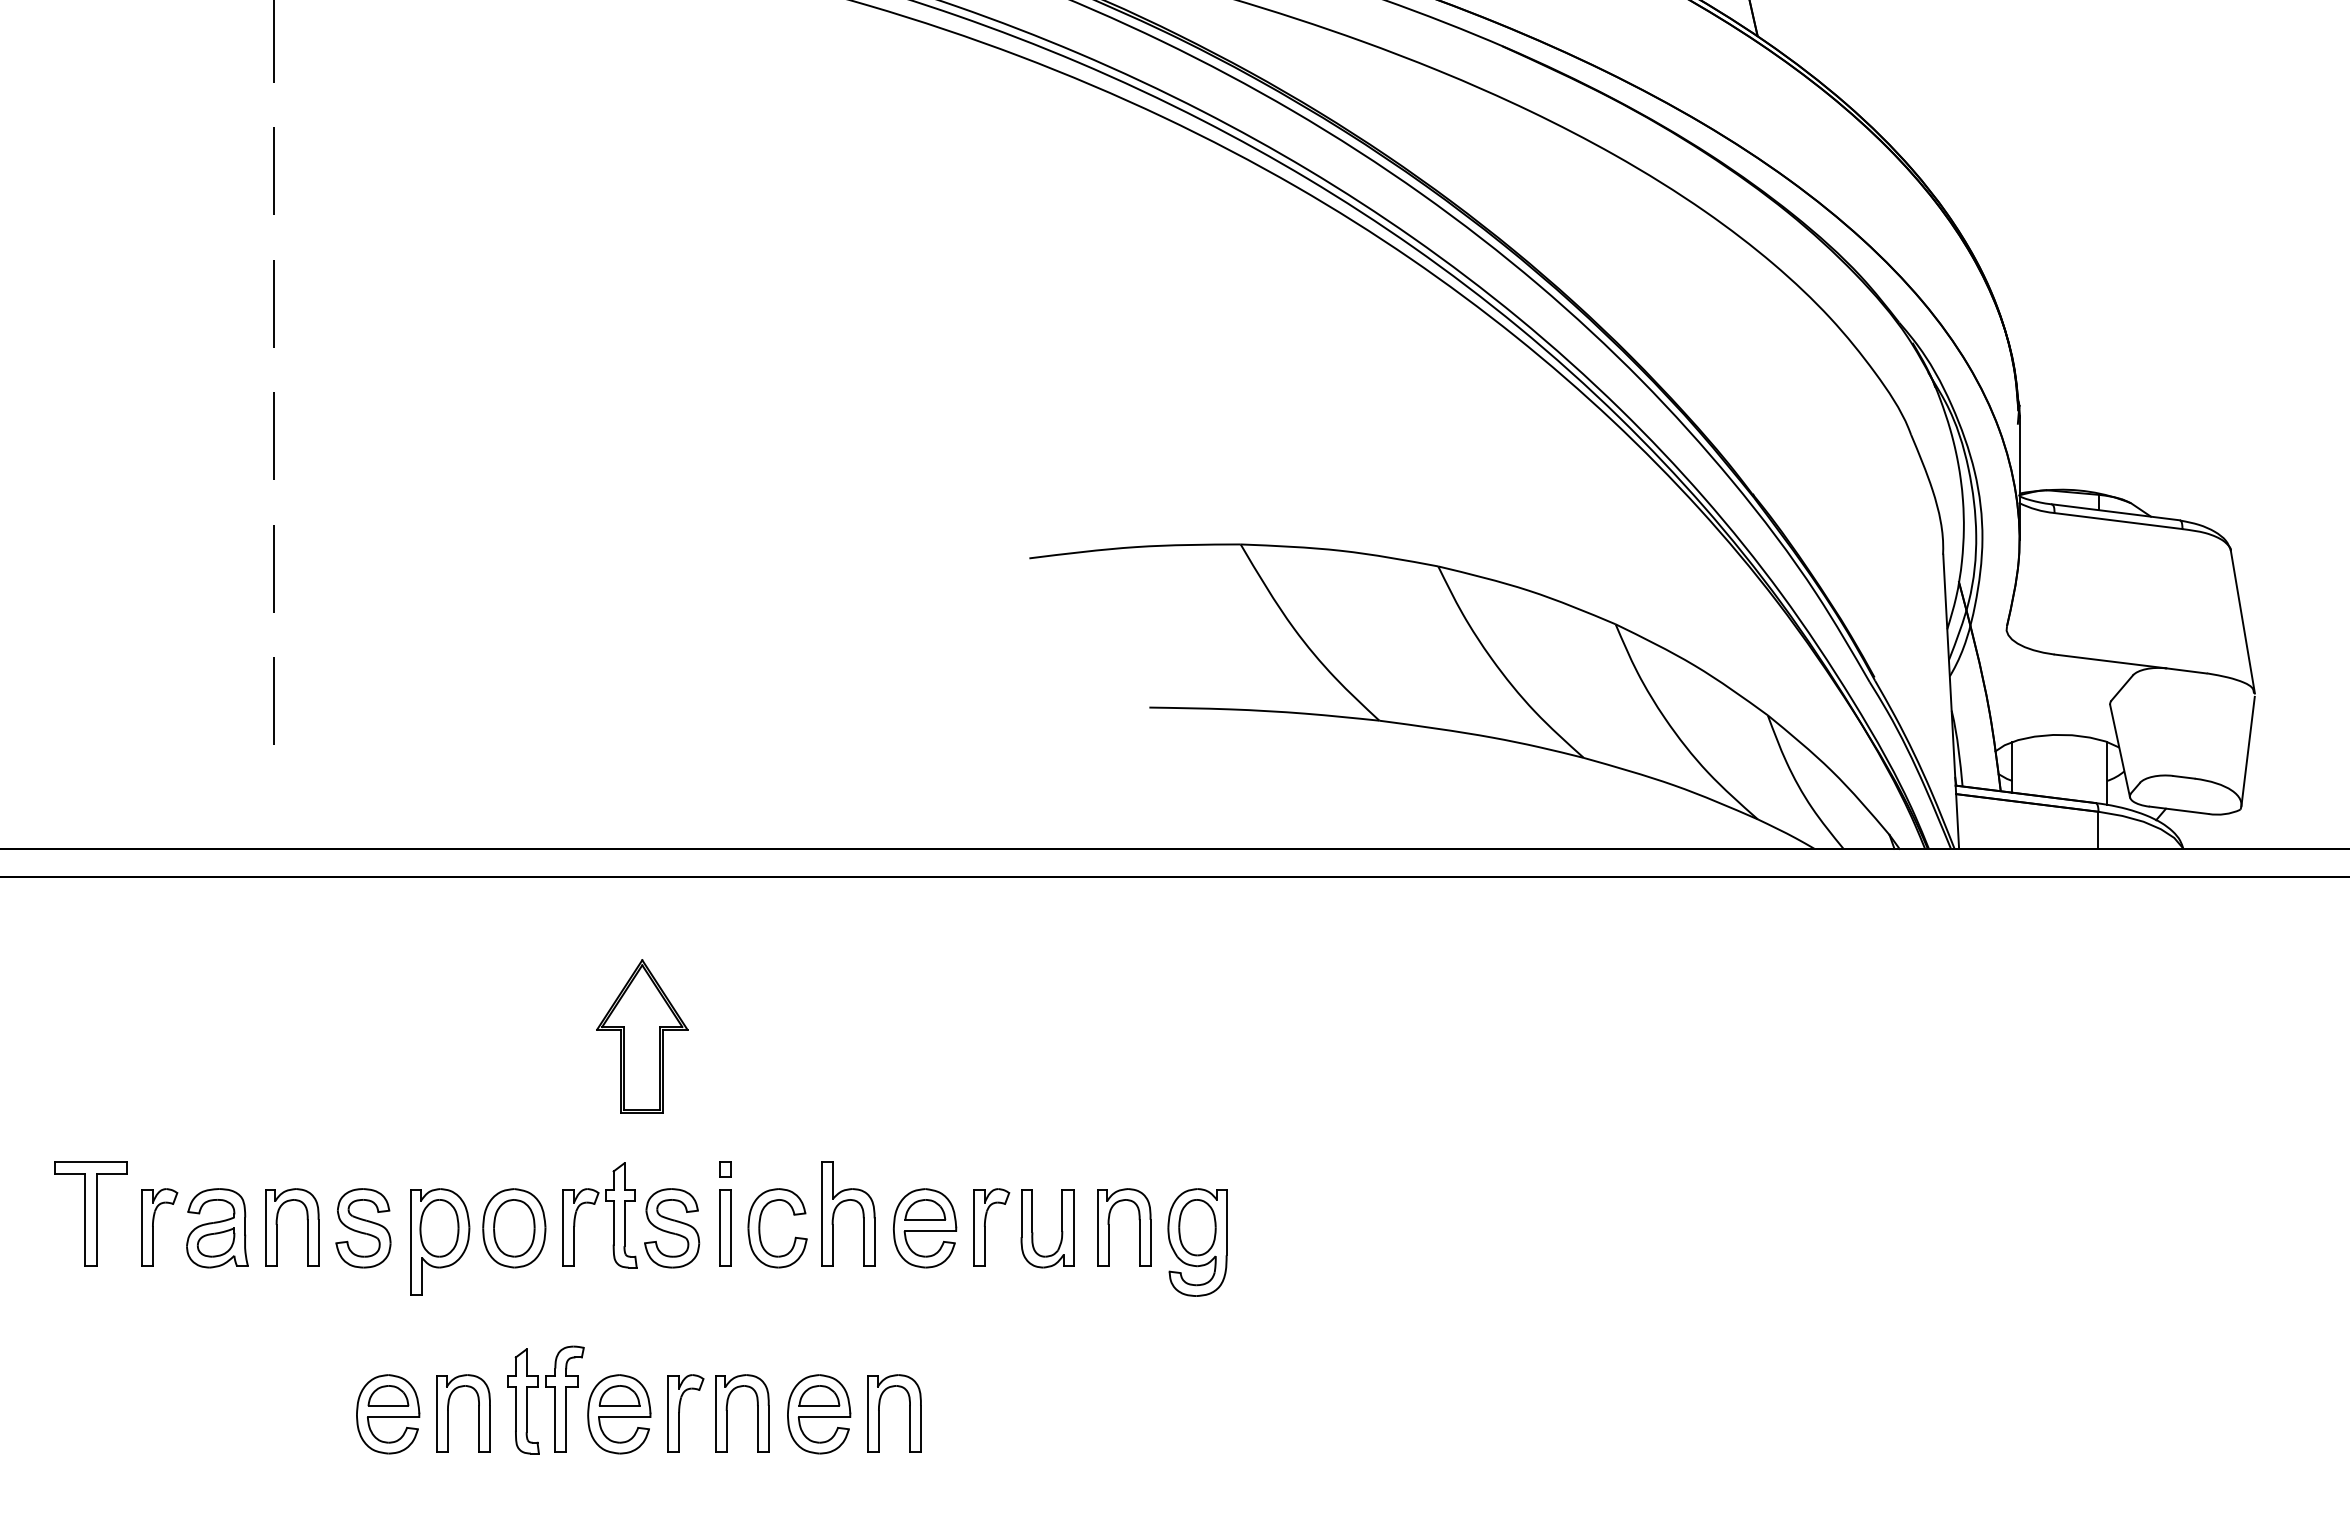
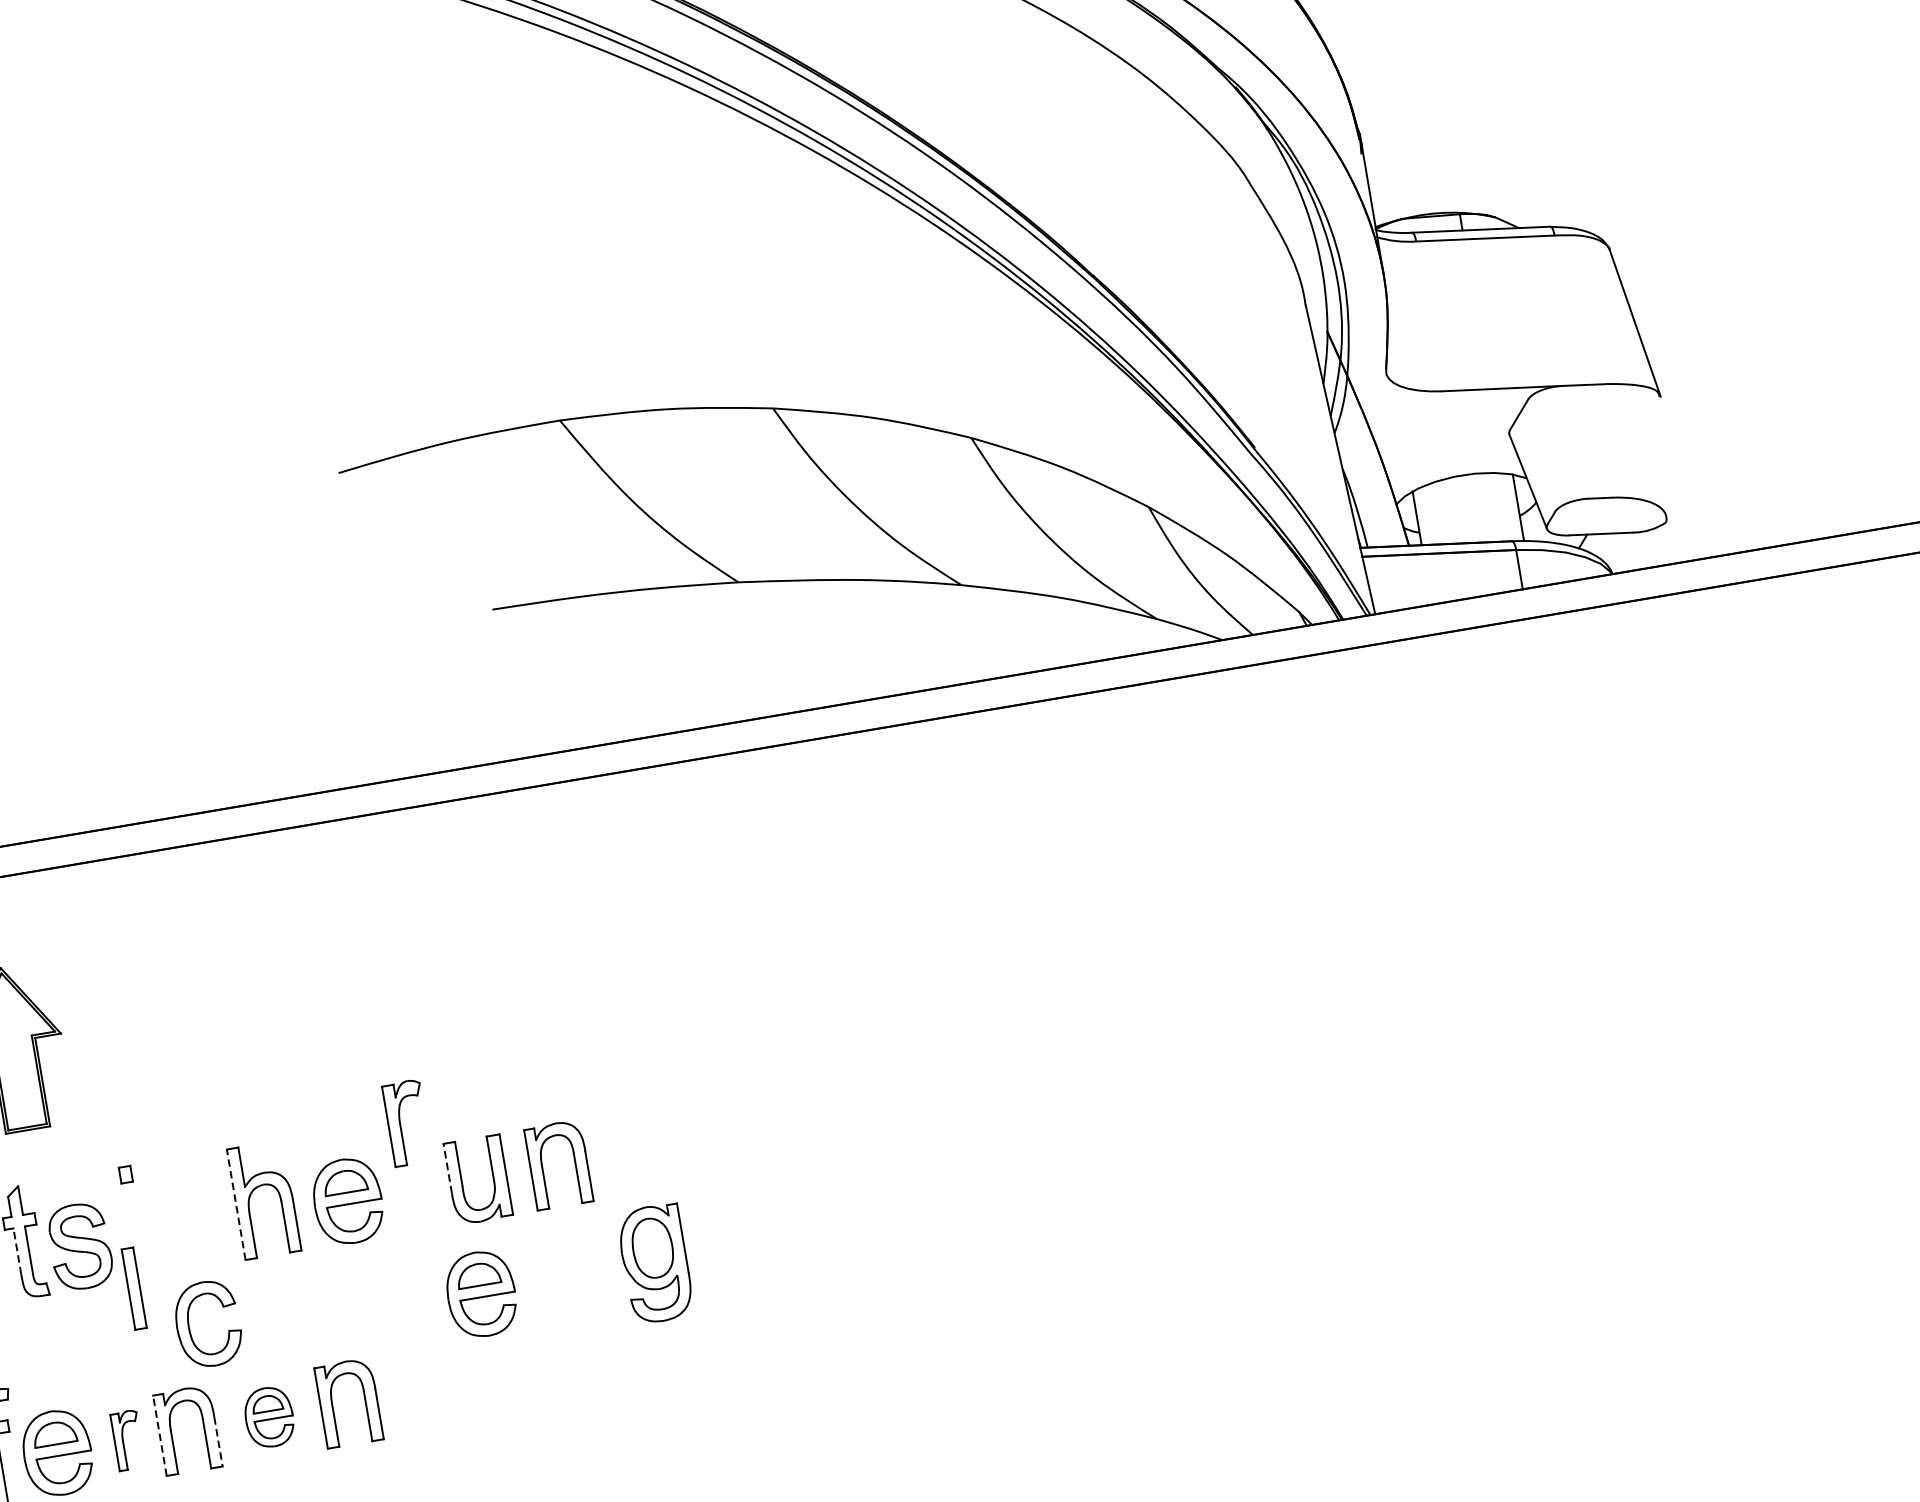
line: (2247, 751) -> (1663, 459), removed
line: (821, 1213) -> (235, 1204), solid -> dashed
line: (1021, 1213) -> (447, 1168), solid -> dashed
line: (613, 1222) -> (17, 1250), solid -> dashed
part: (725, 1227) -> (134, 1287), moved
part: (991, 1227) -> (407, 1122), moved
part: (760, 1228) -> (190, 1327), moved
part: (1197, 1242) -> (655, 1263), moved
part: (1033, 1334) -> (481, 1294), added
part: (685, 1413) -> (127, 1440), size x0.7
line: (715, 1414) -> (159, 1436), solid -> dashed
part: (819, 1414) -> (269, 1417), size x0.7
line: (768, 1429) -> (218, 1442), solid -> dashed

